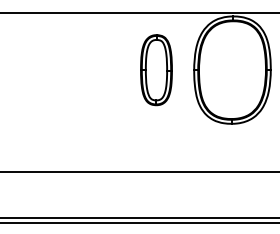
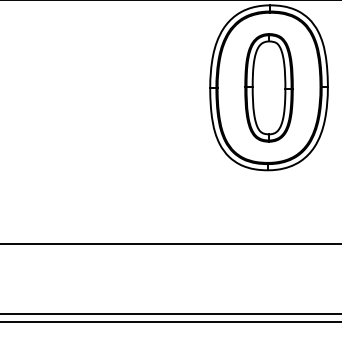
part: (156, 70) -> (269, 88), moved

